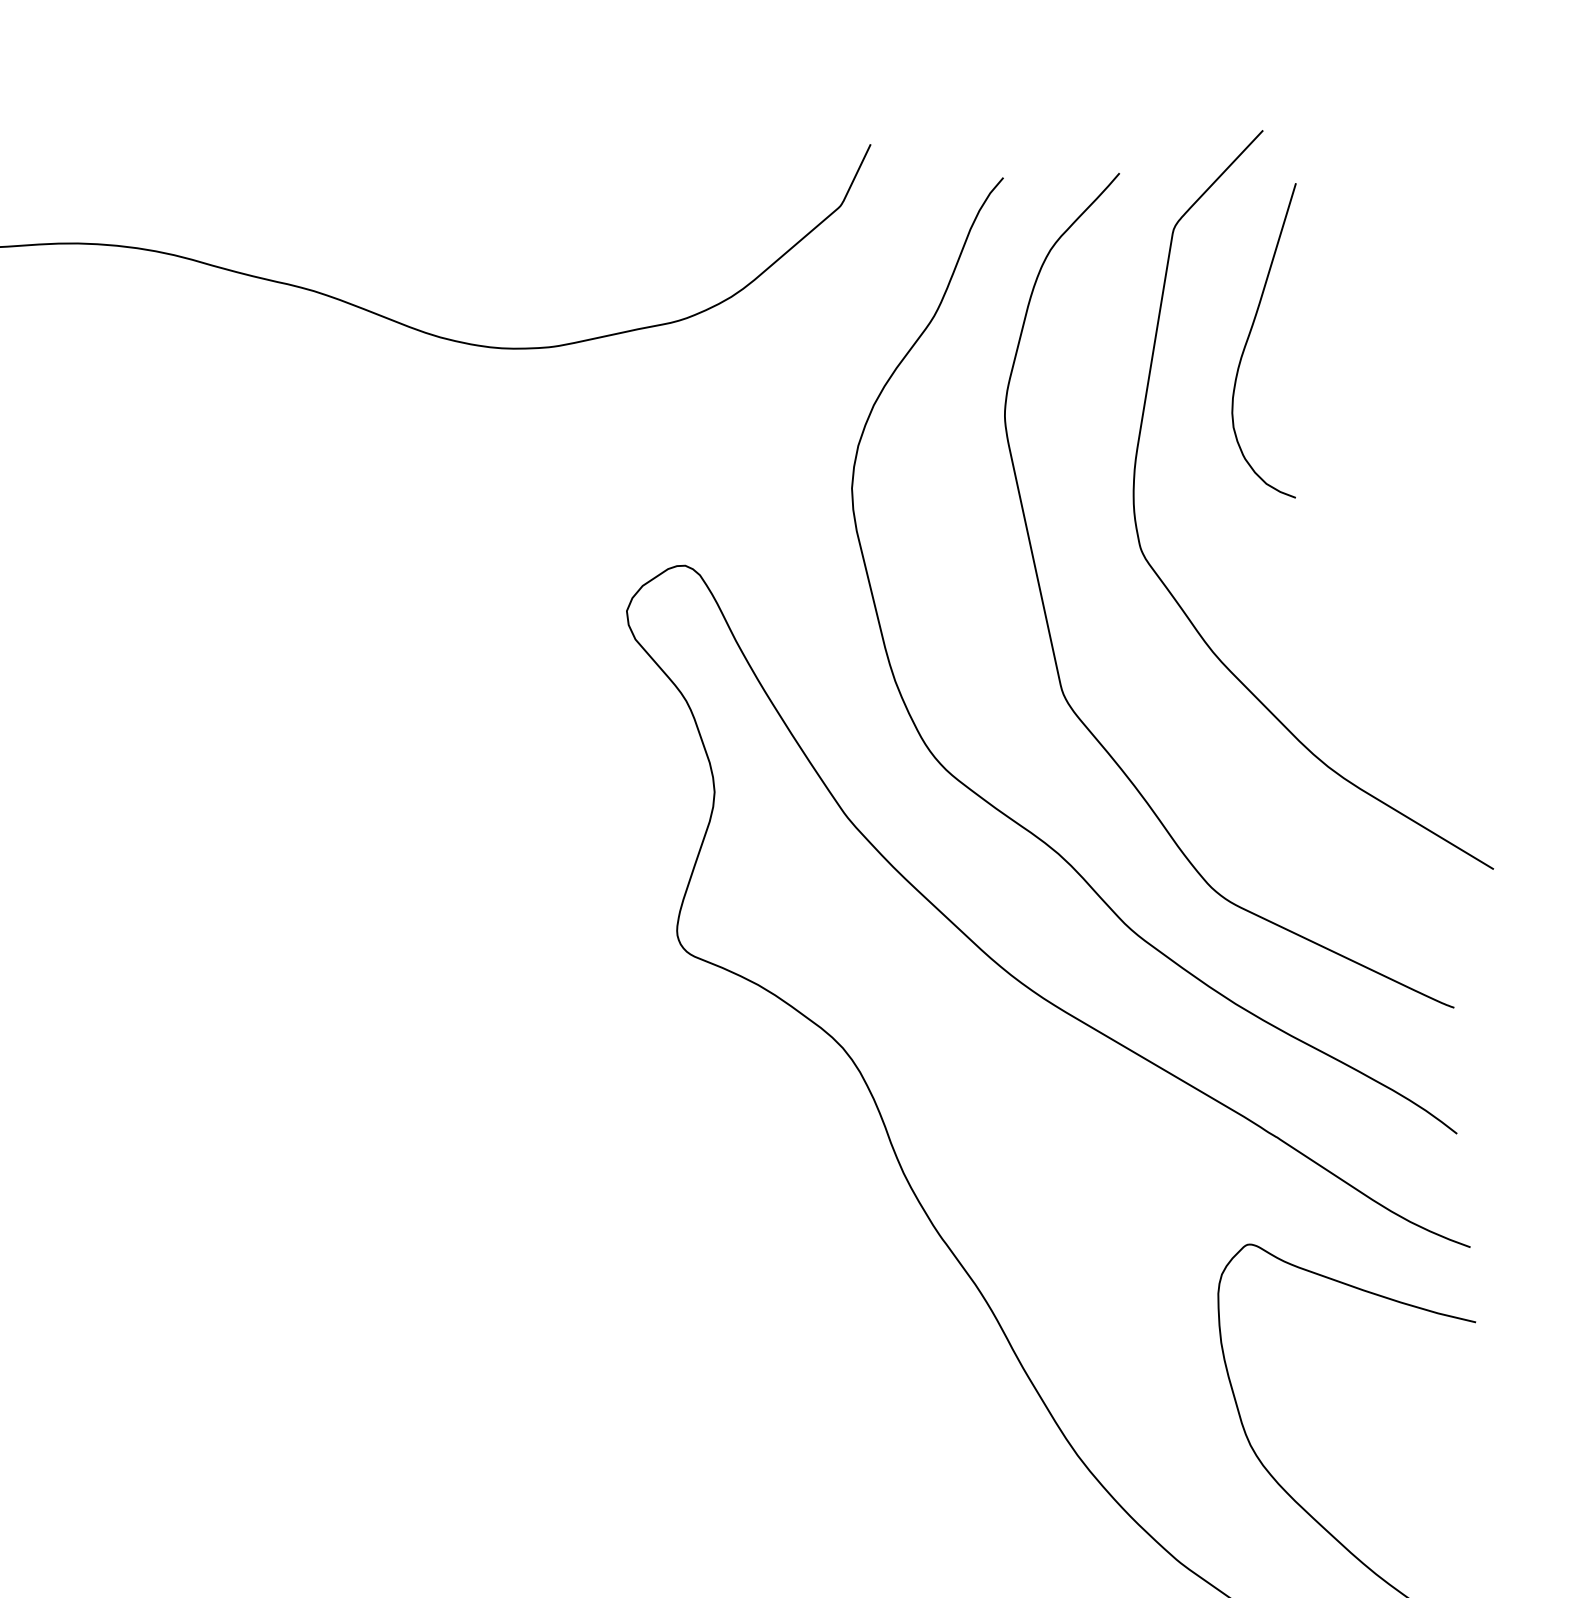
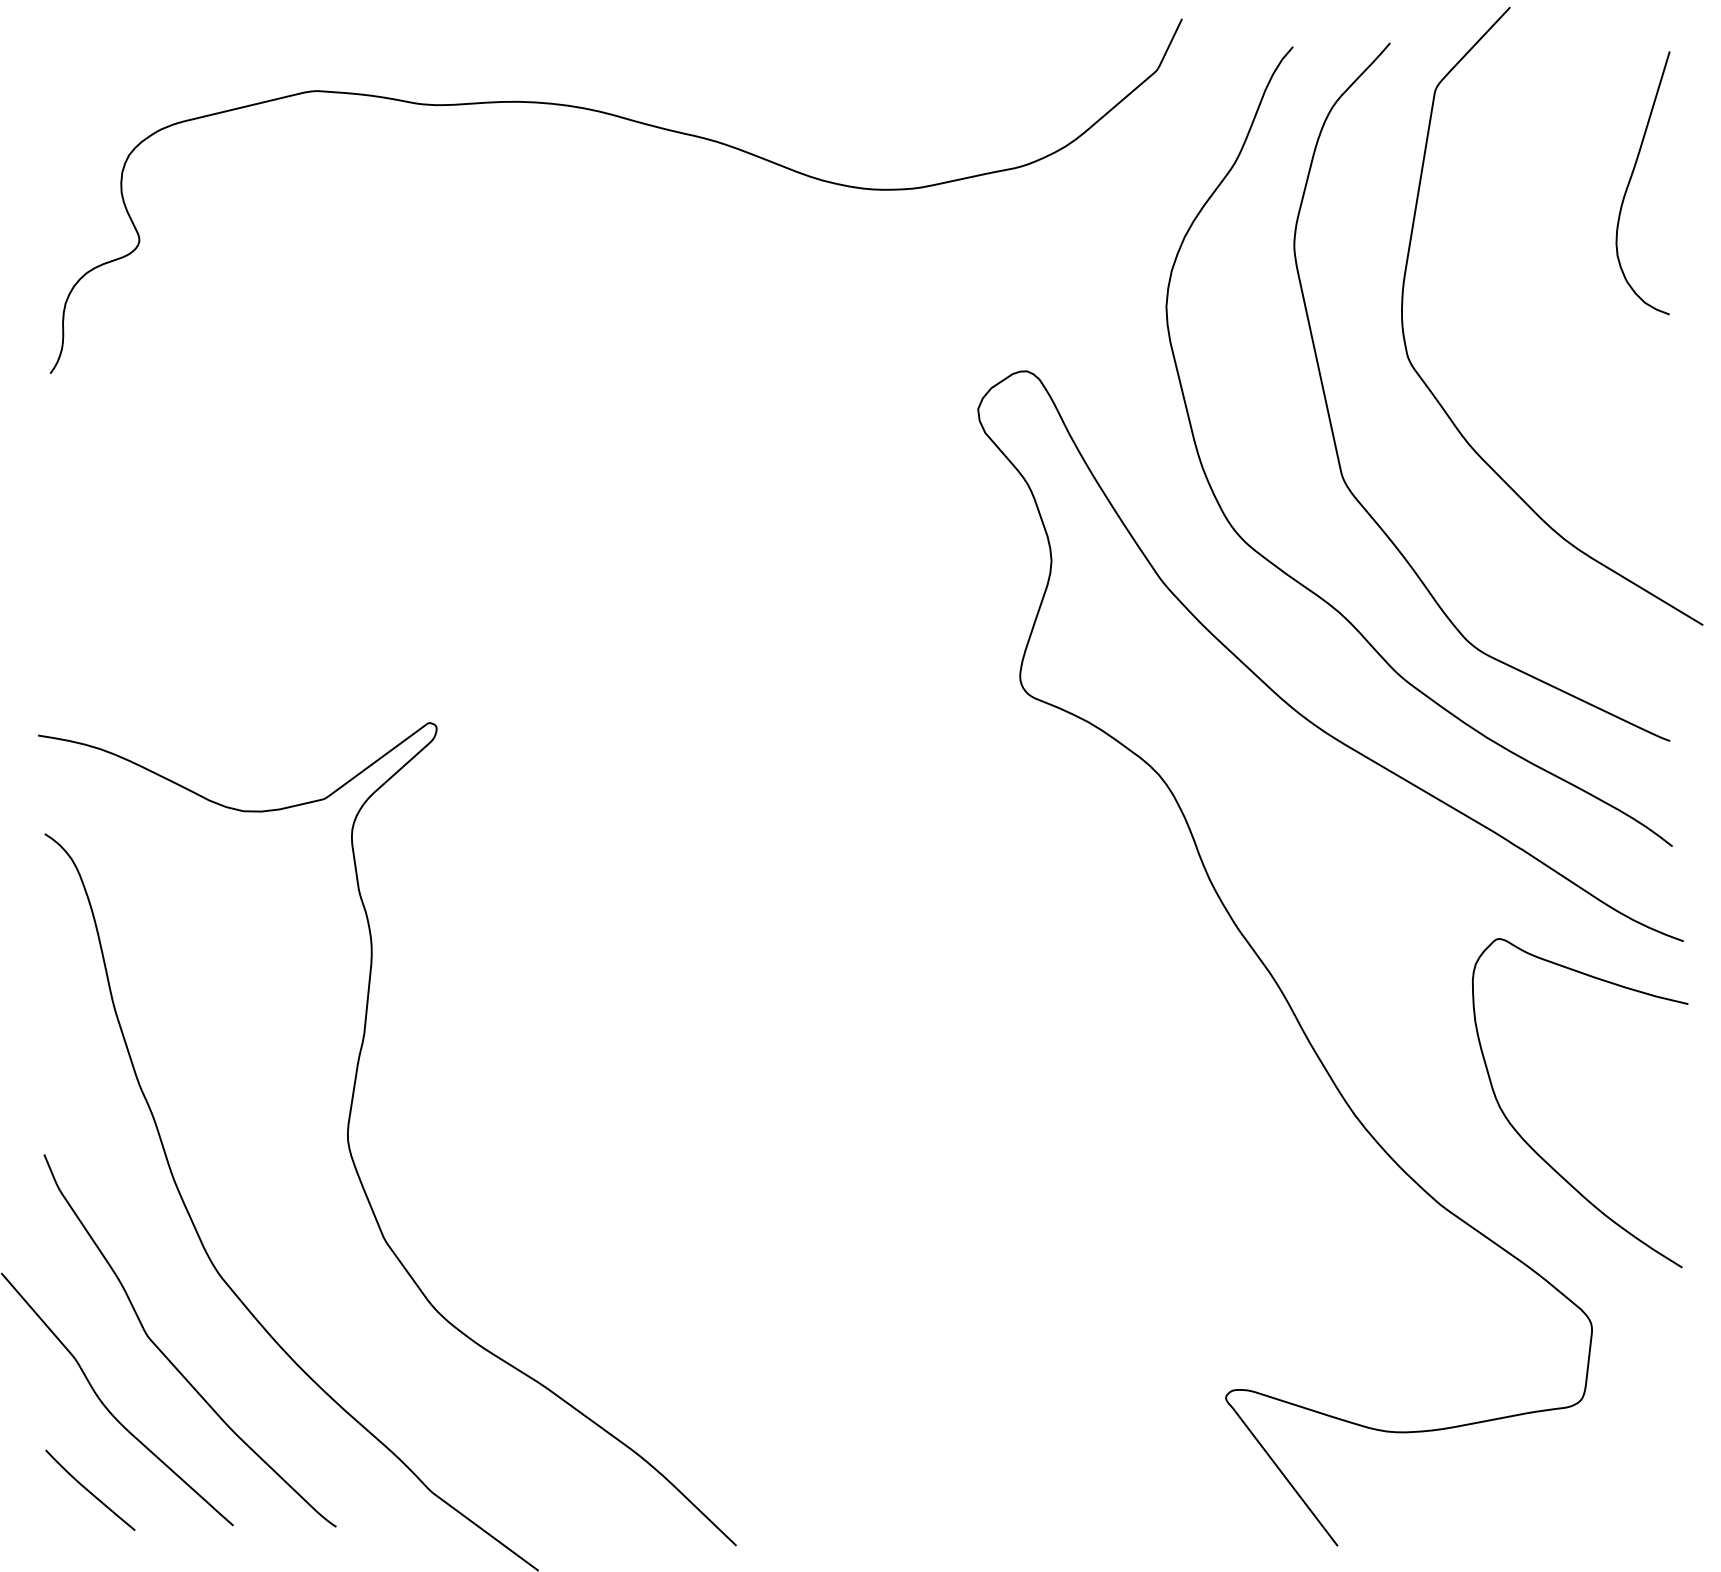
curve: (1250, 336) -> (1631, 179), moved

